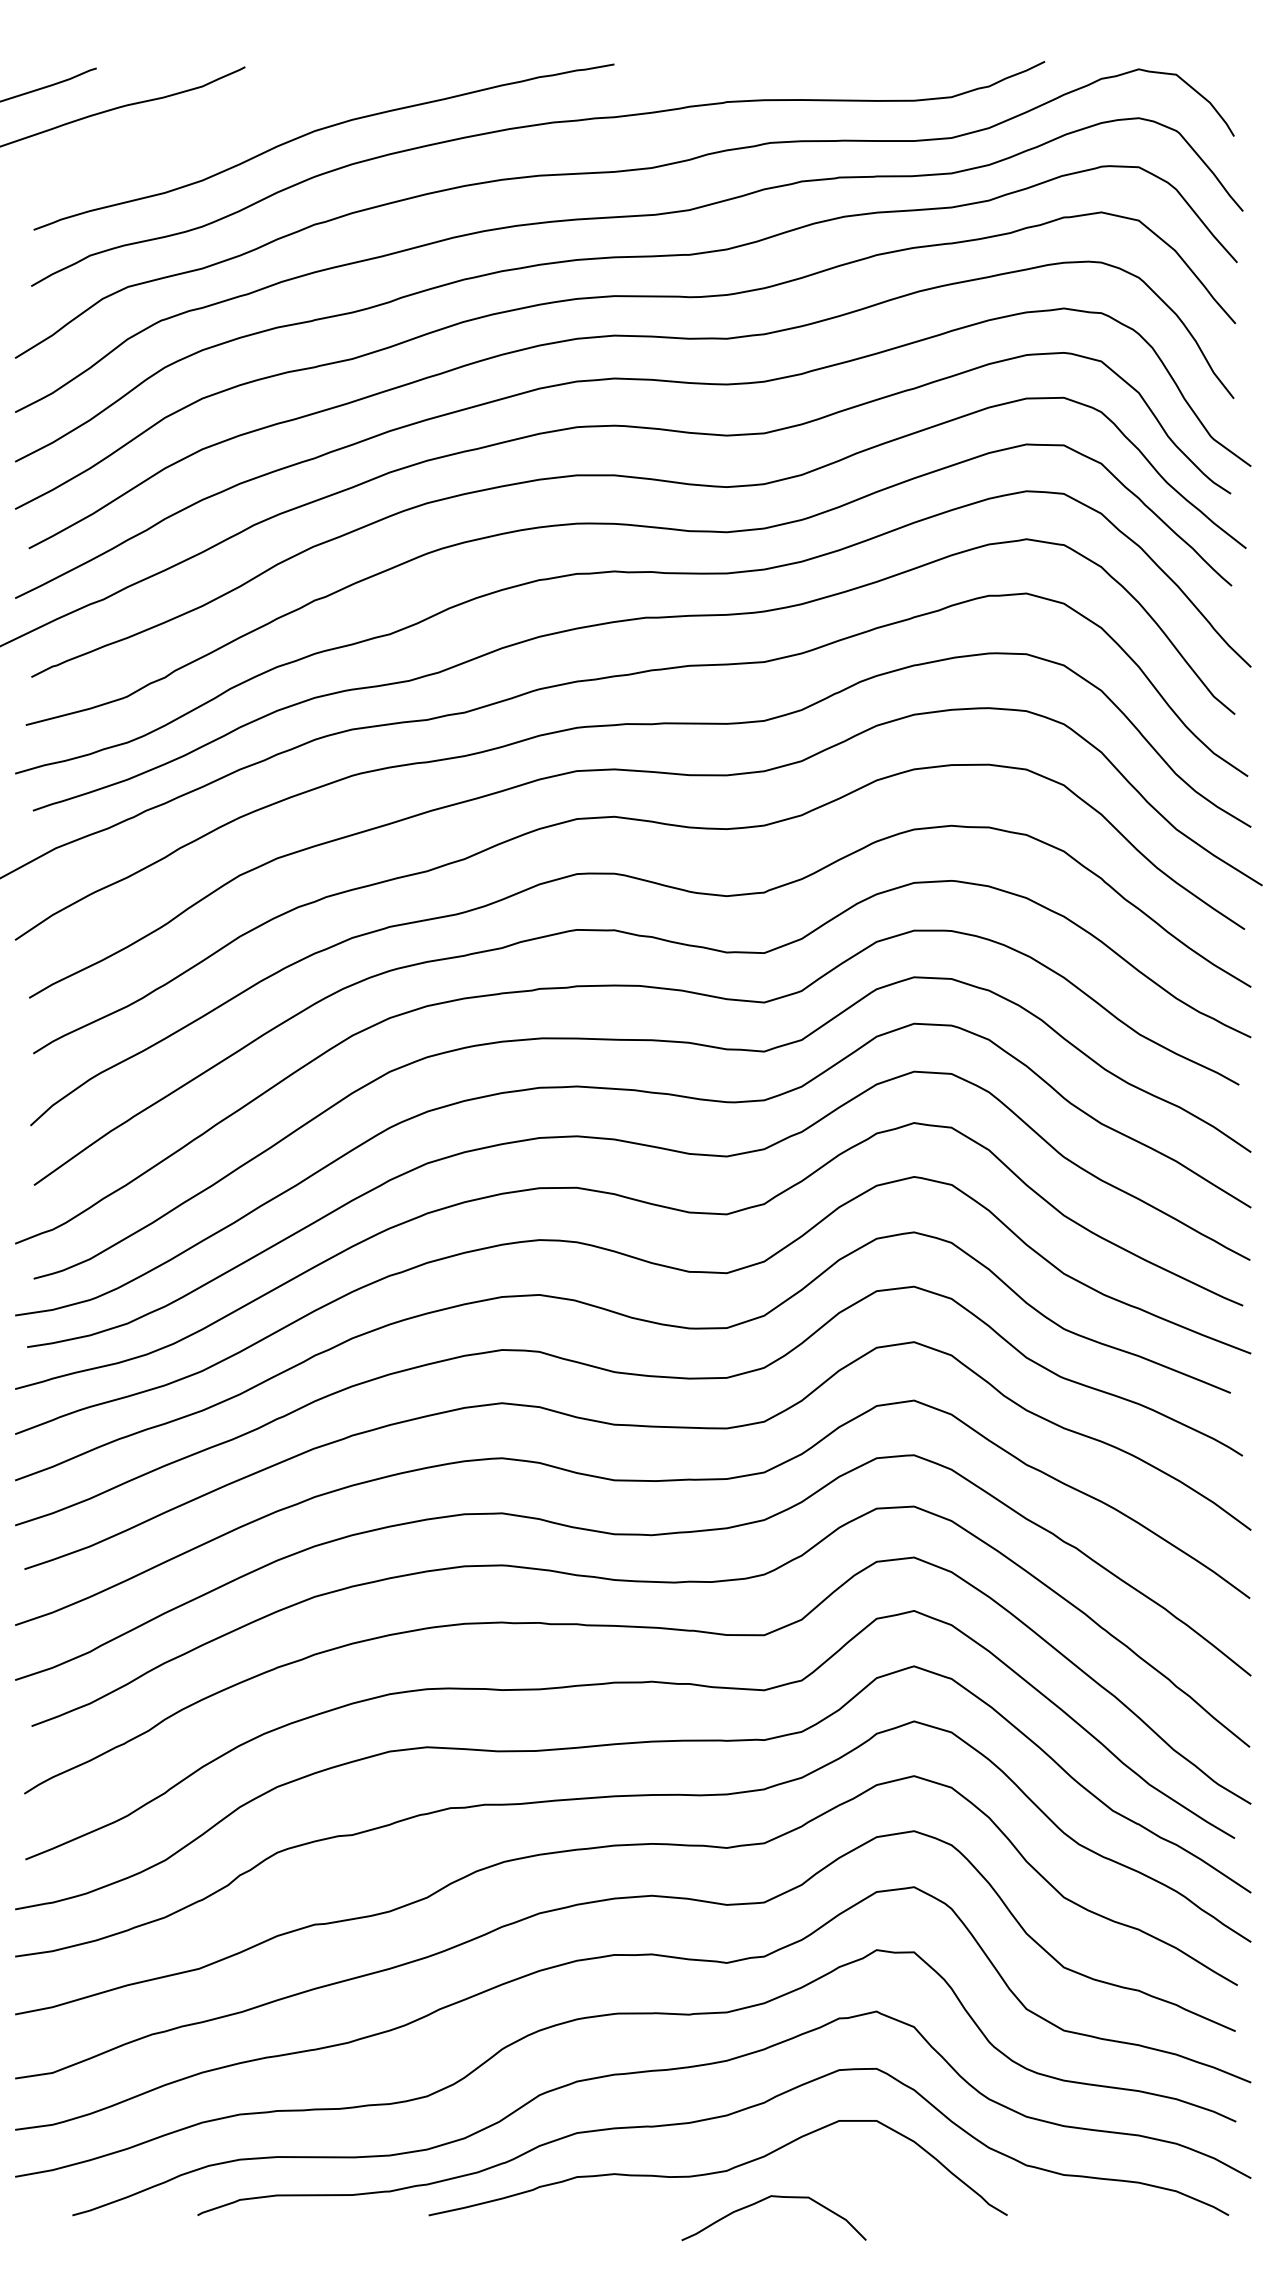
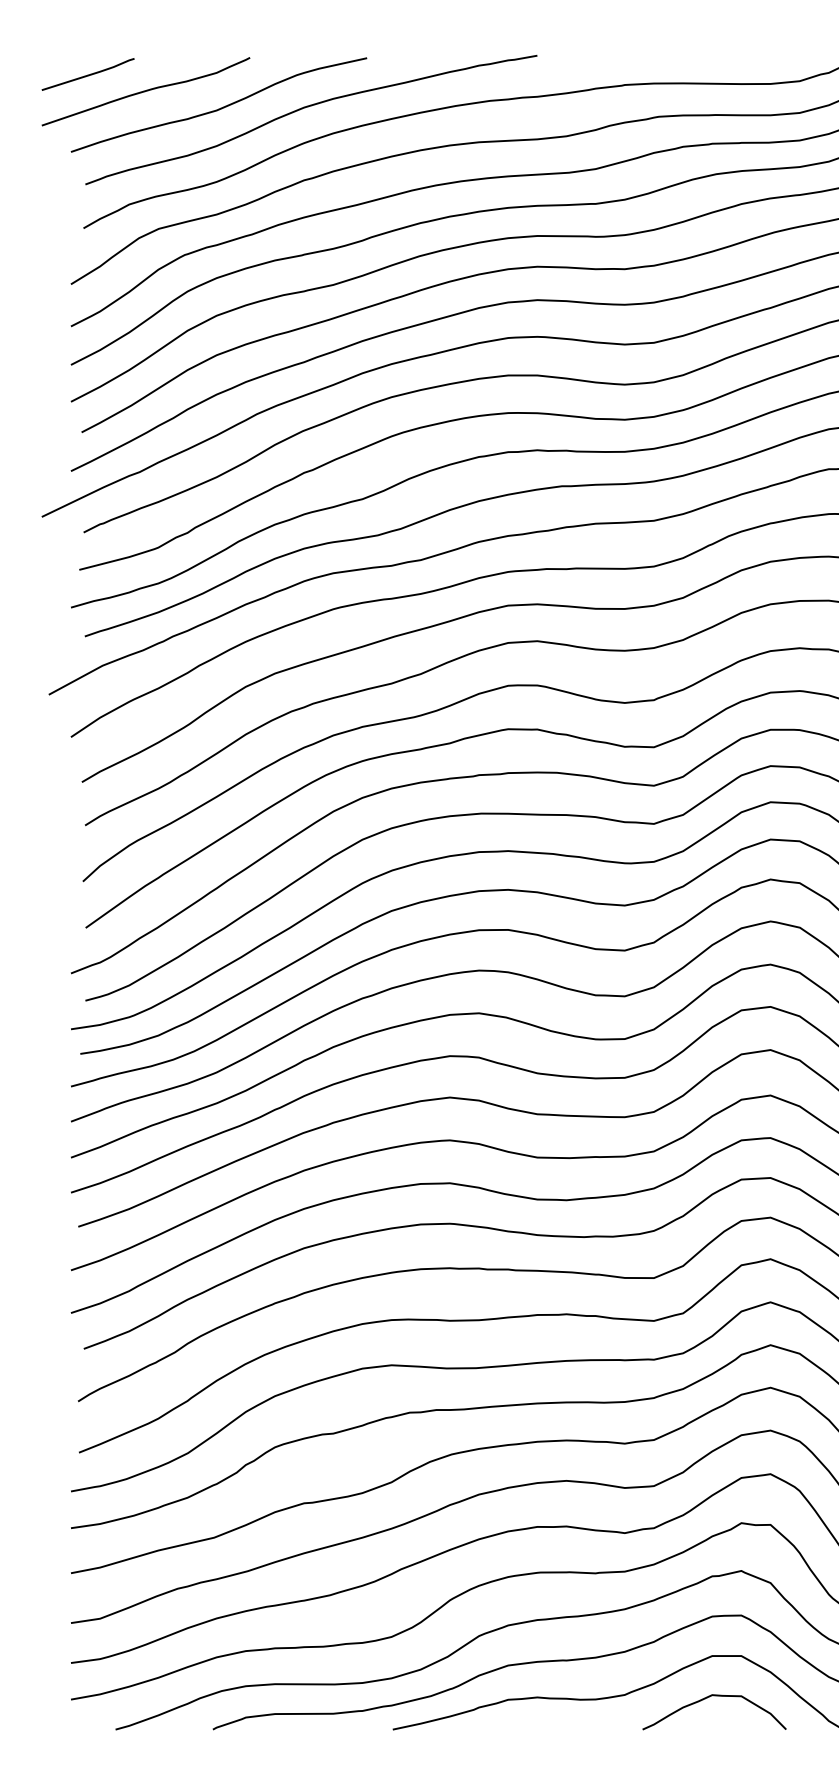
curve: (207, 131) -> (220, 107), added
curve: (764, 2200) -> (707, 1698), moved

